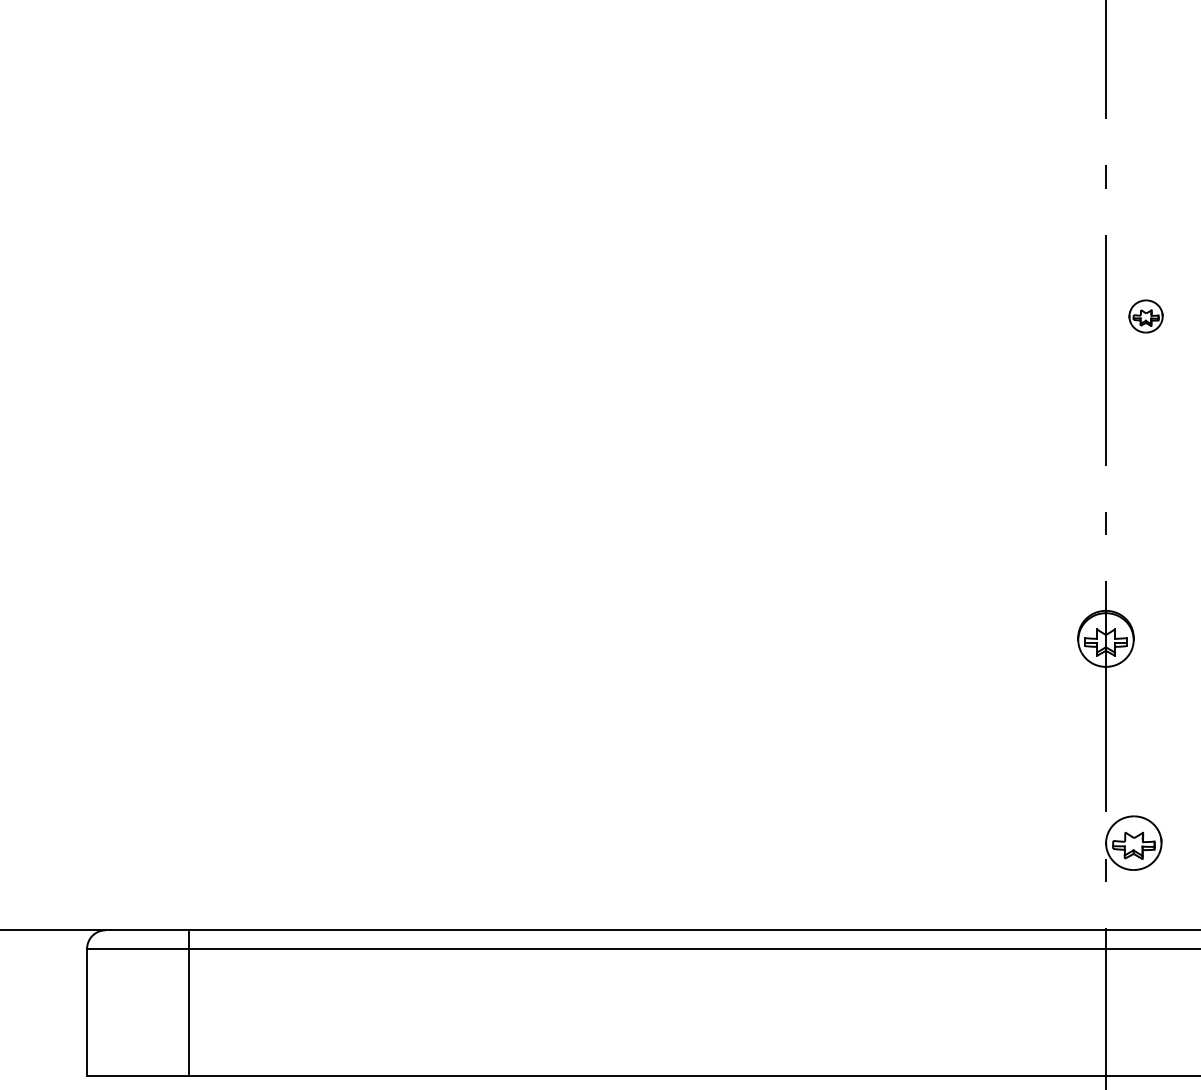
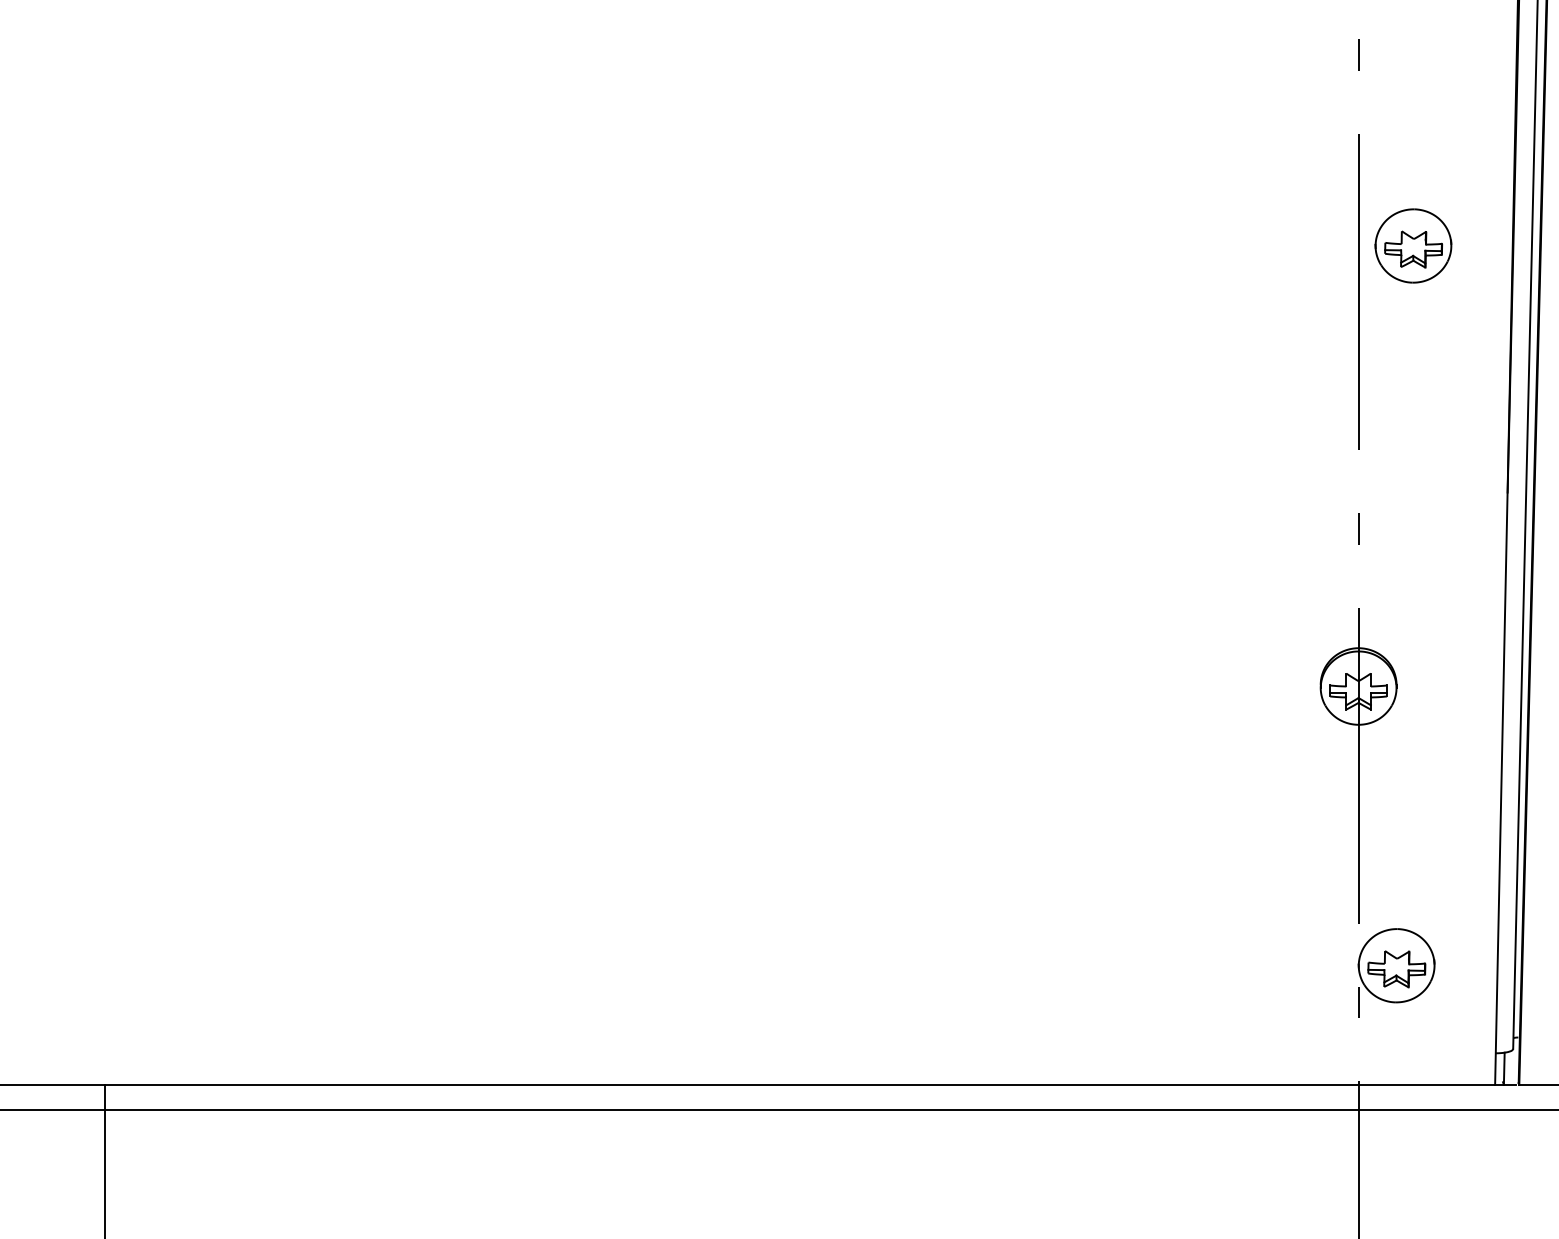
part: (1145, 316) -> (1412, 245), size x1.67

